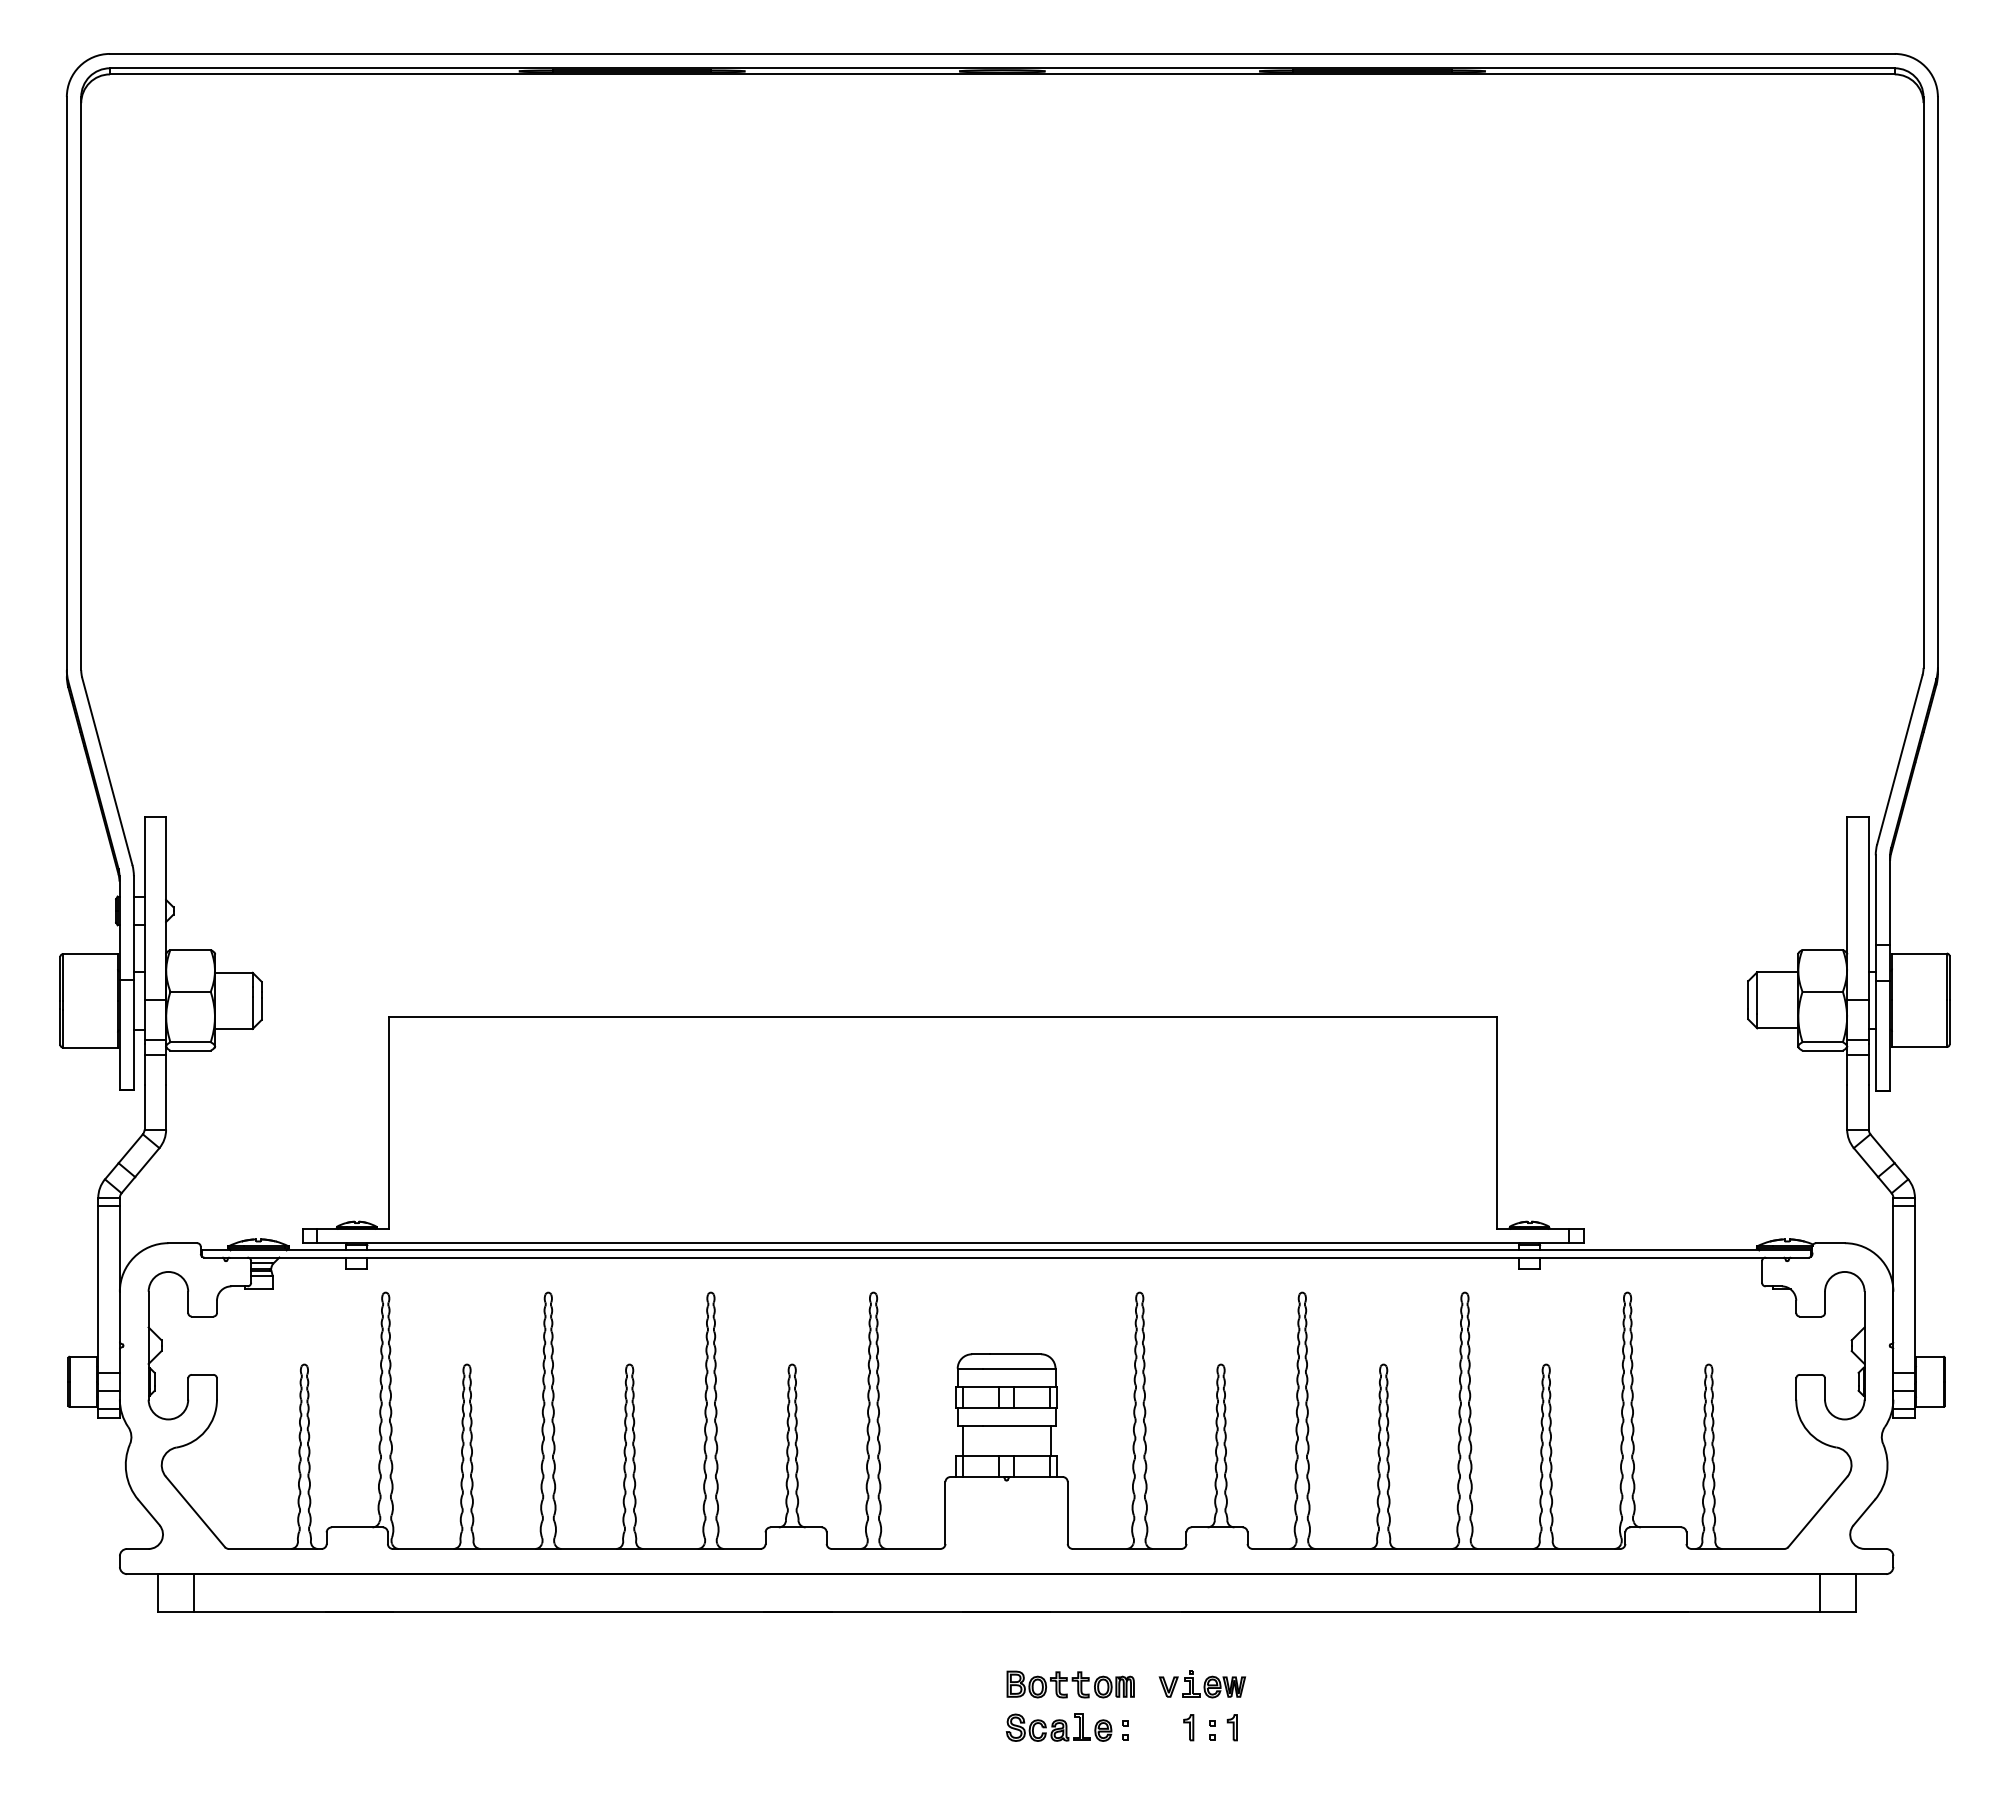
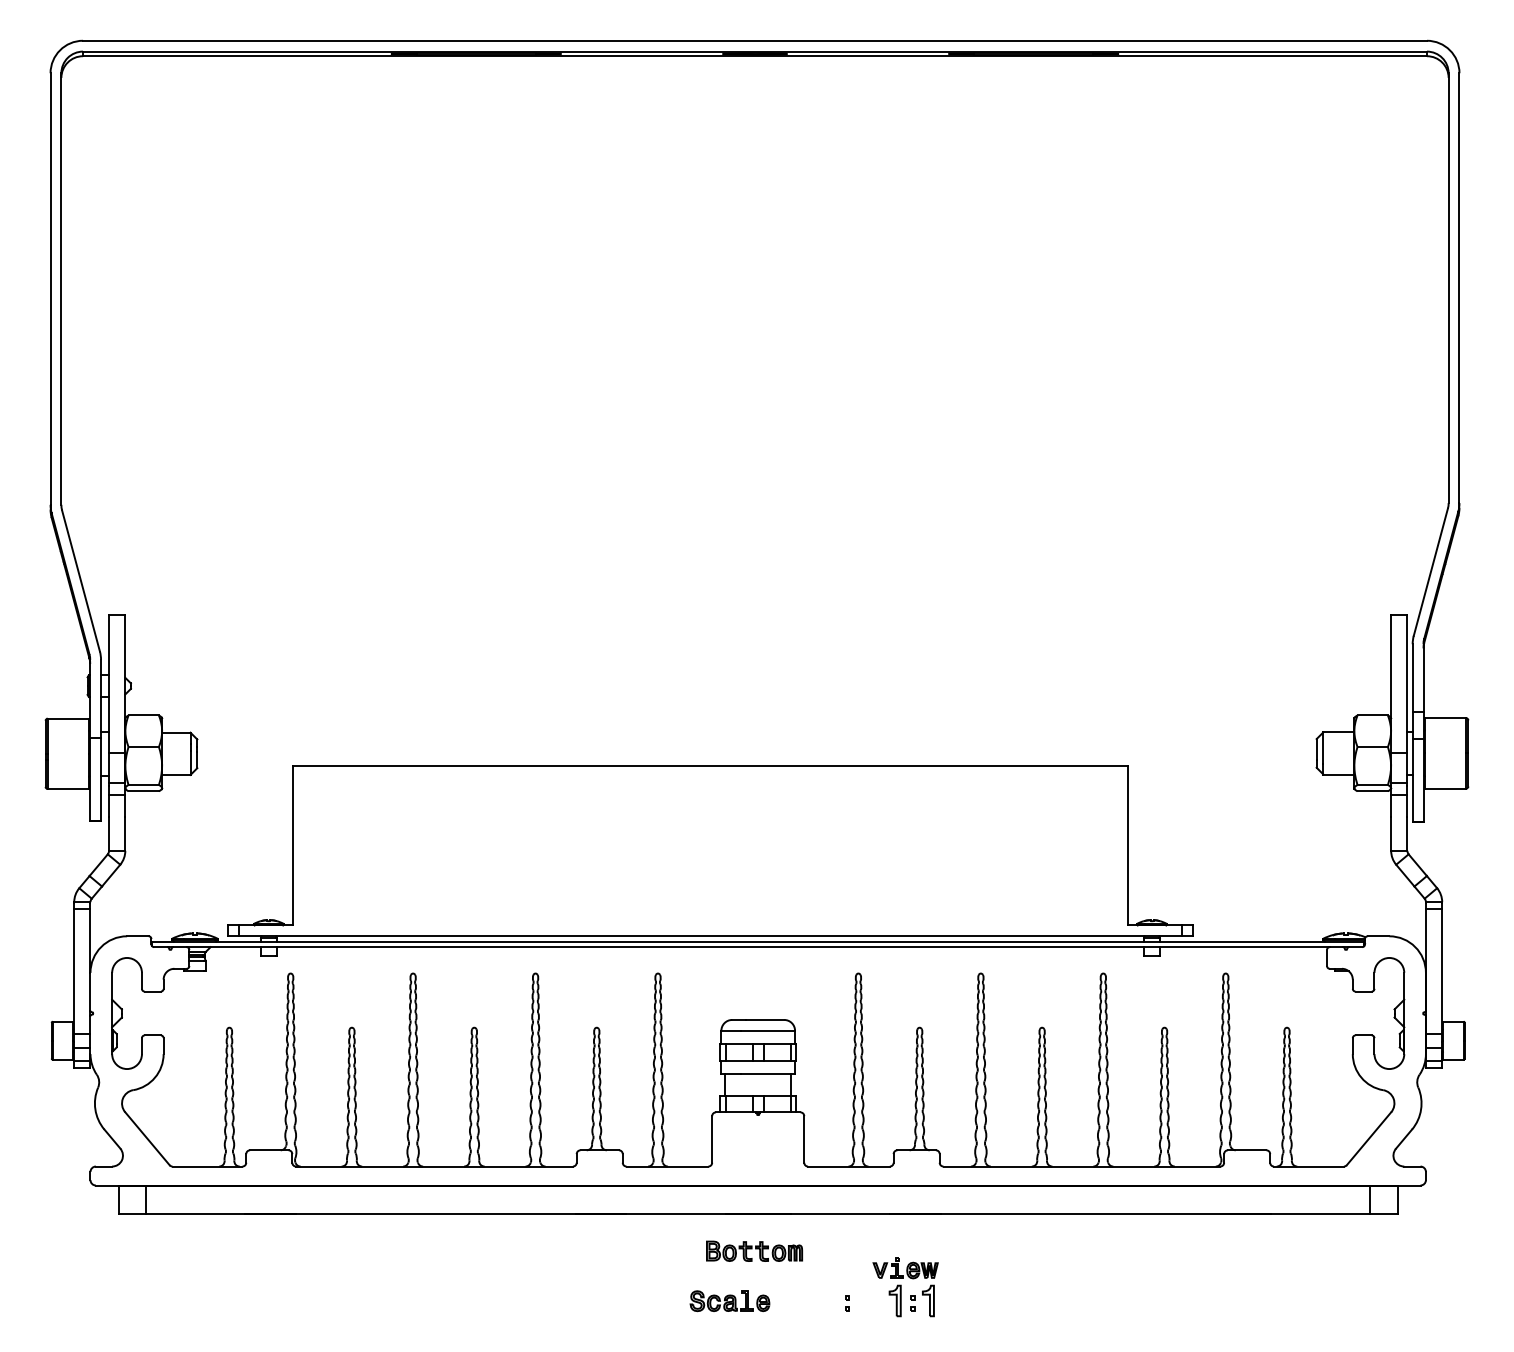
part: (1070, 1684) -> (754, 1251), moved
part: (1058, 1727) -> (729, 1300), moved
part: (1188, 1727) -> (895, 1300), size x1.6
part: (1231, 1727) -> (927, 1300), size x1.6

